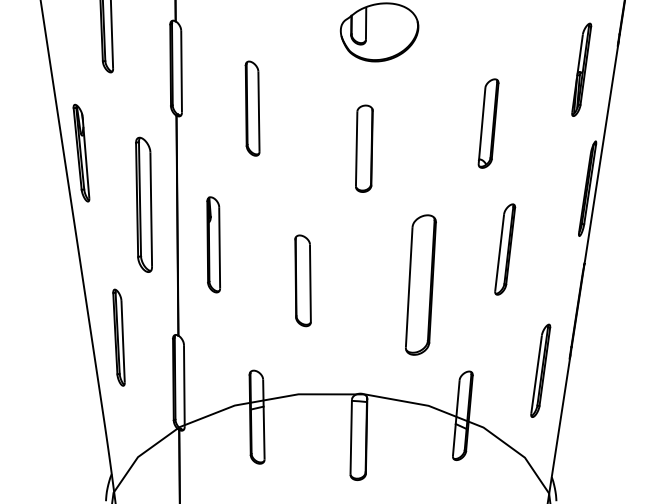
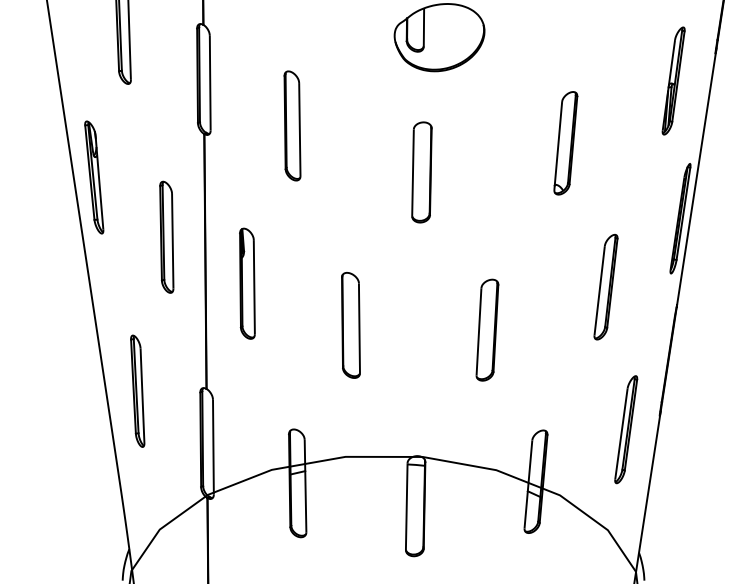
part: (143, 204) -> (166, 236), size x0.71
part: (504, 249) -> (605, 287), moved
part: (420, 284) -> (487, 329), size x0.62

